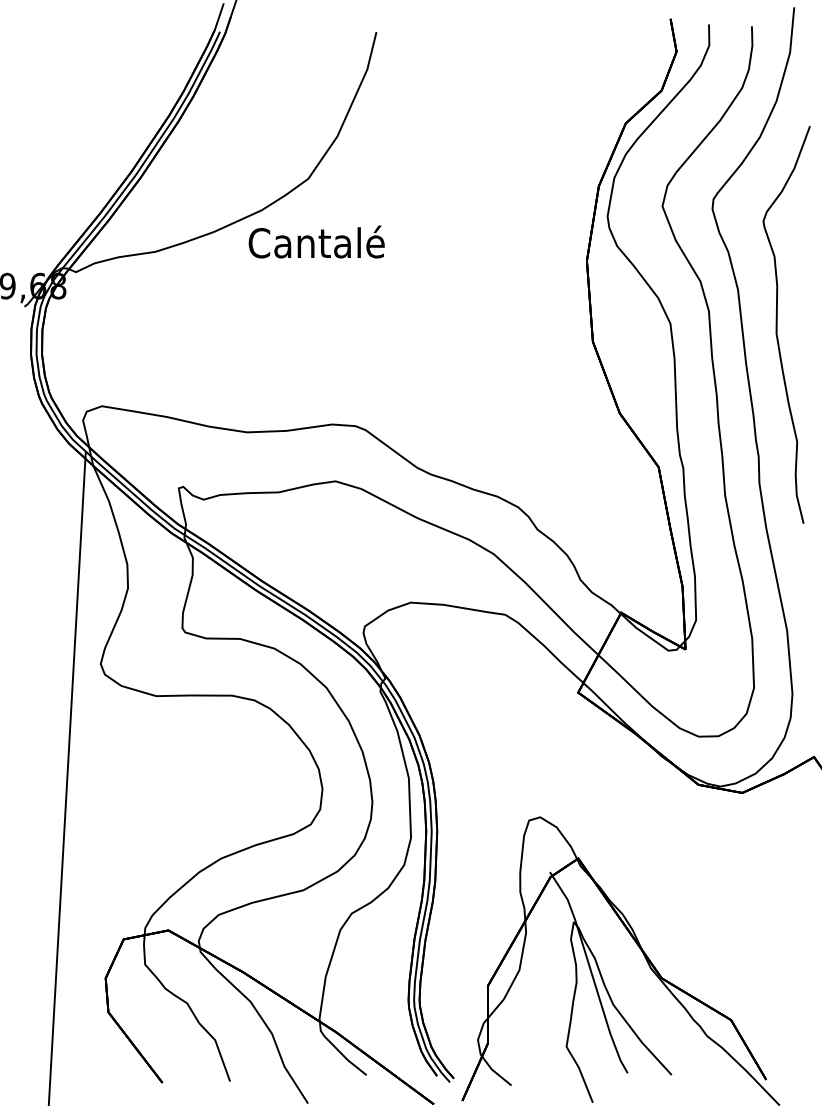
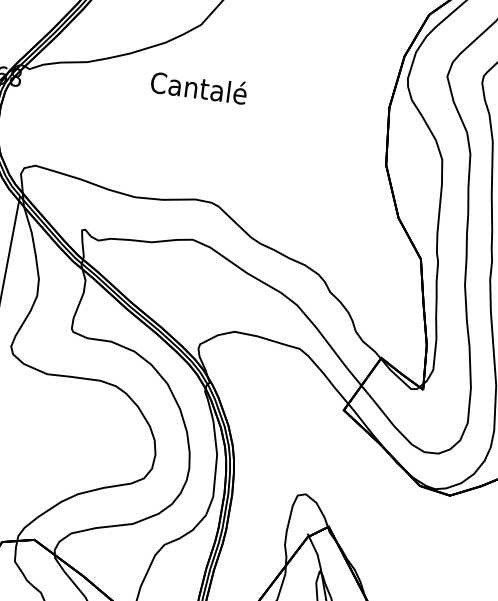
text: (316, 241) -> (198, 87), moved

